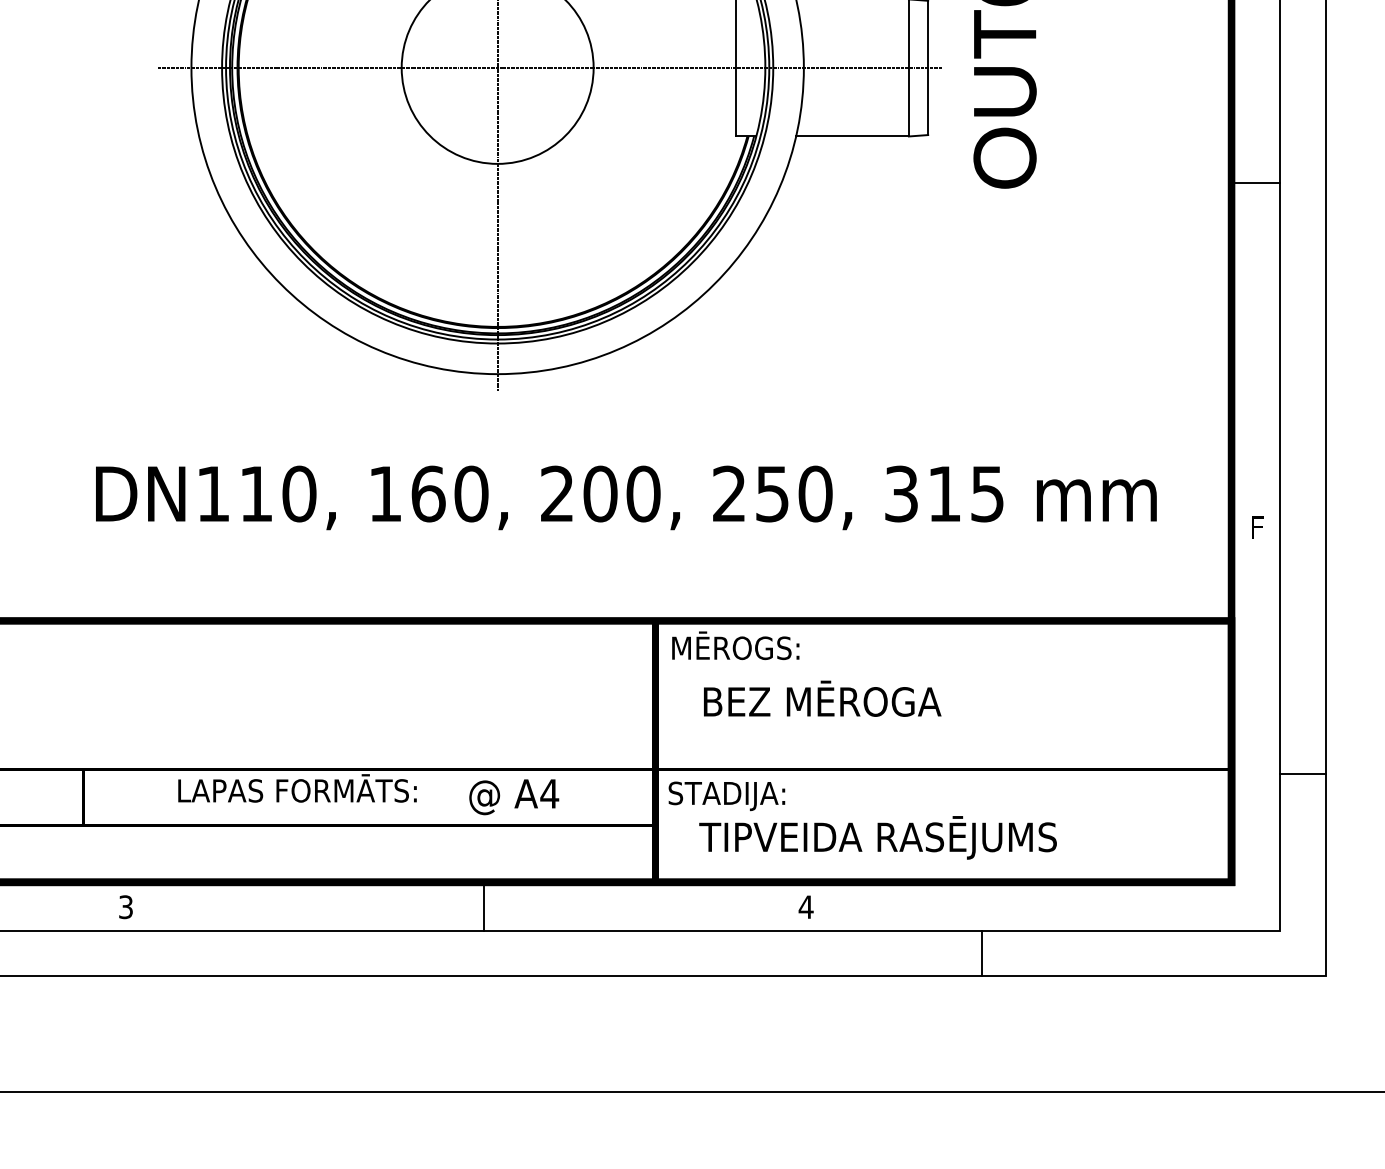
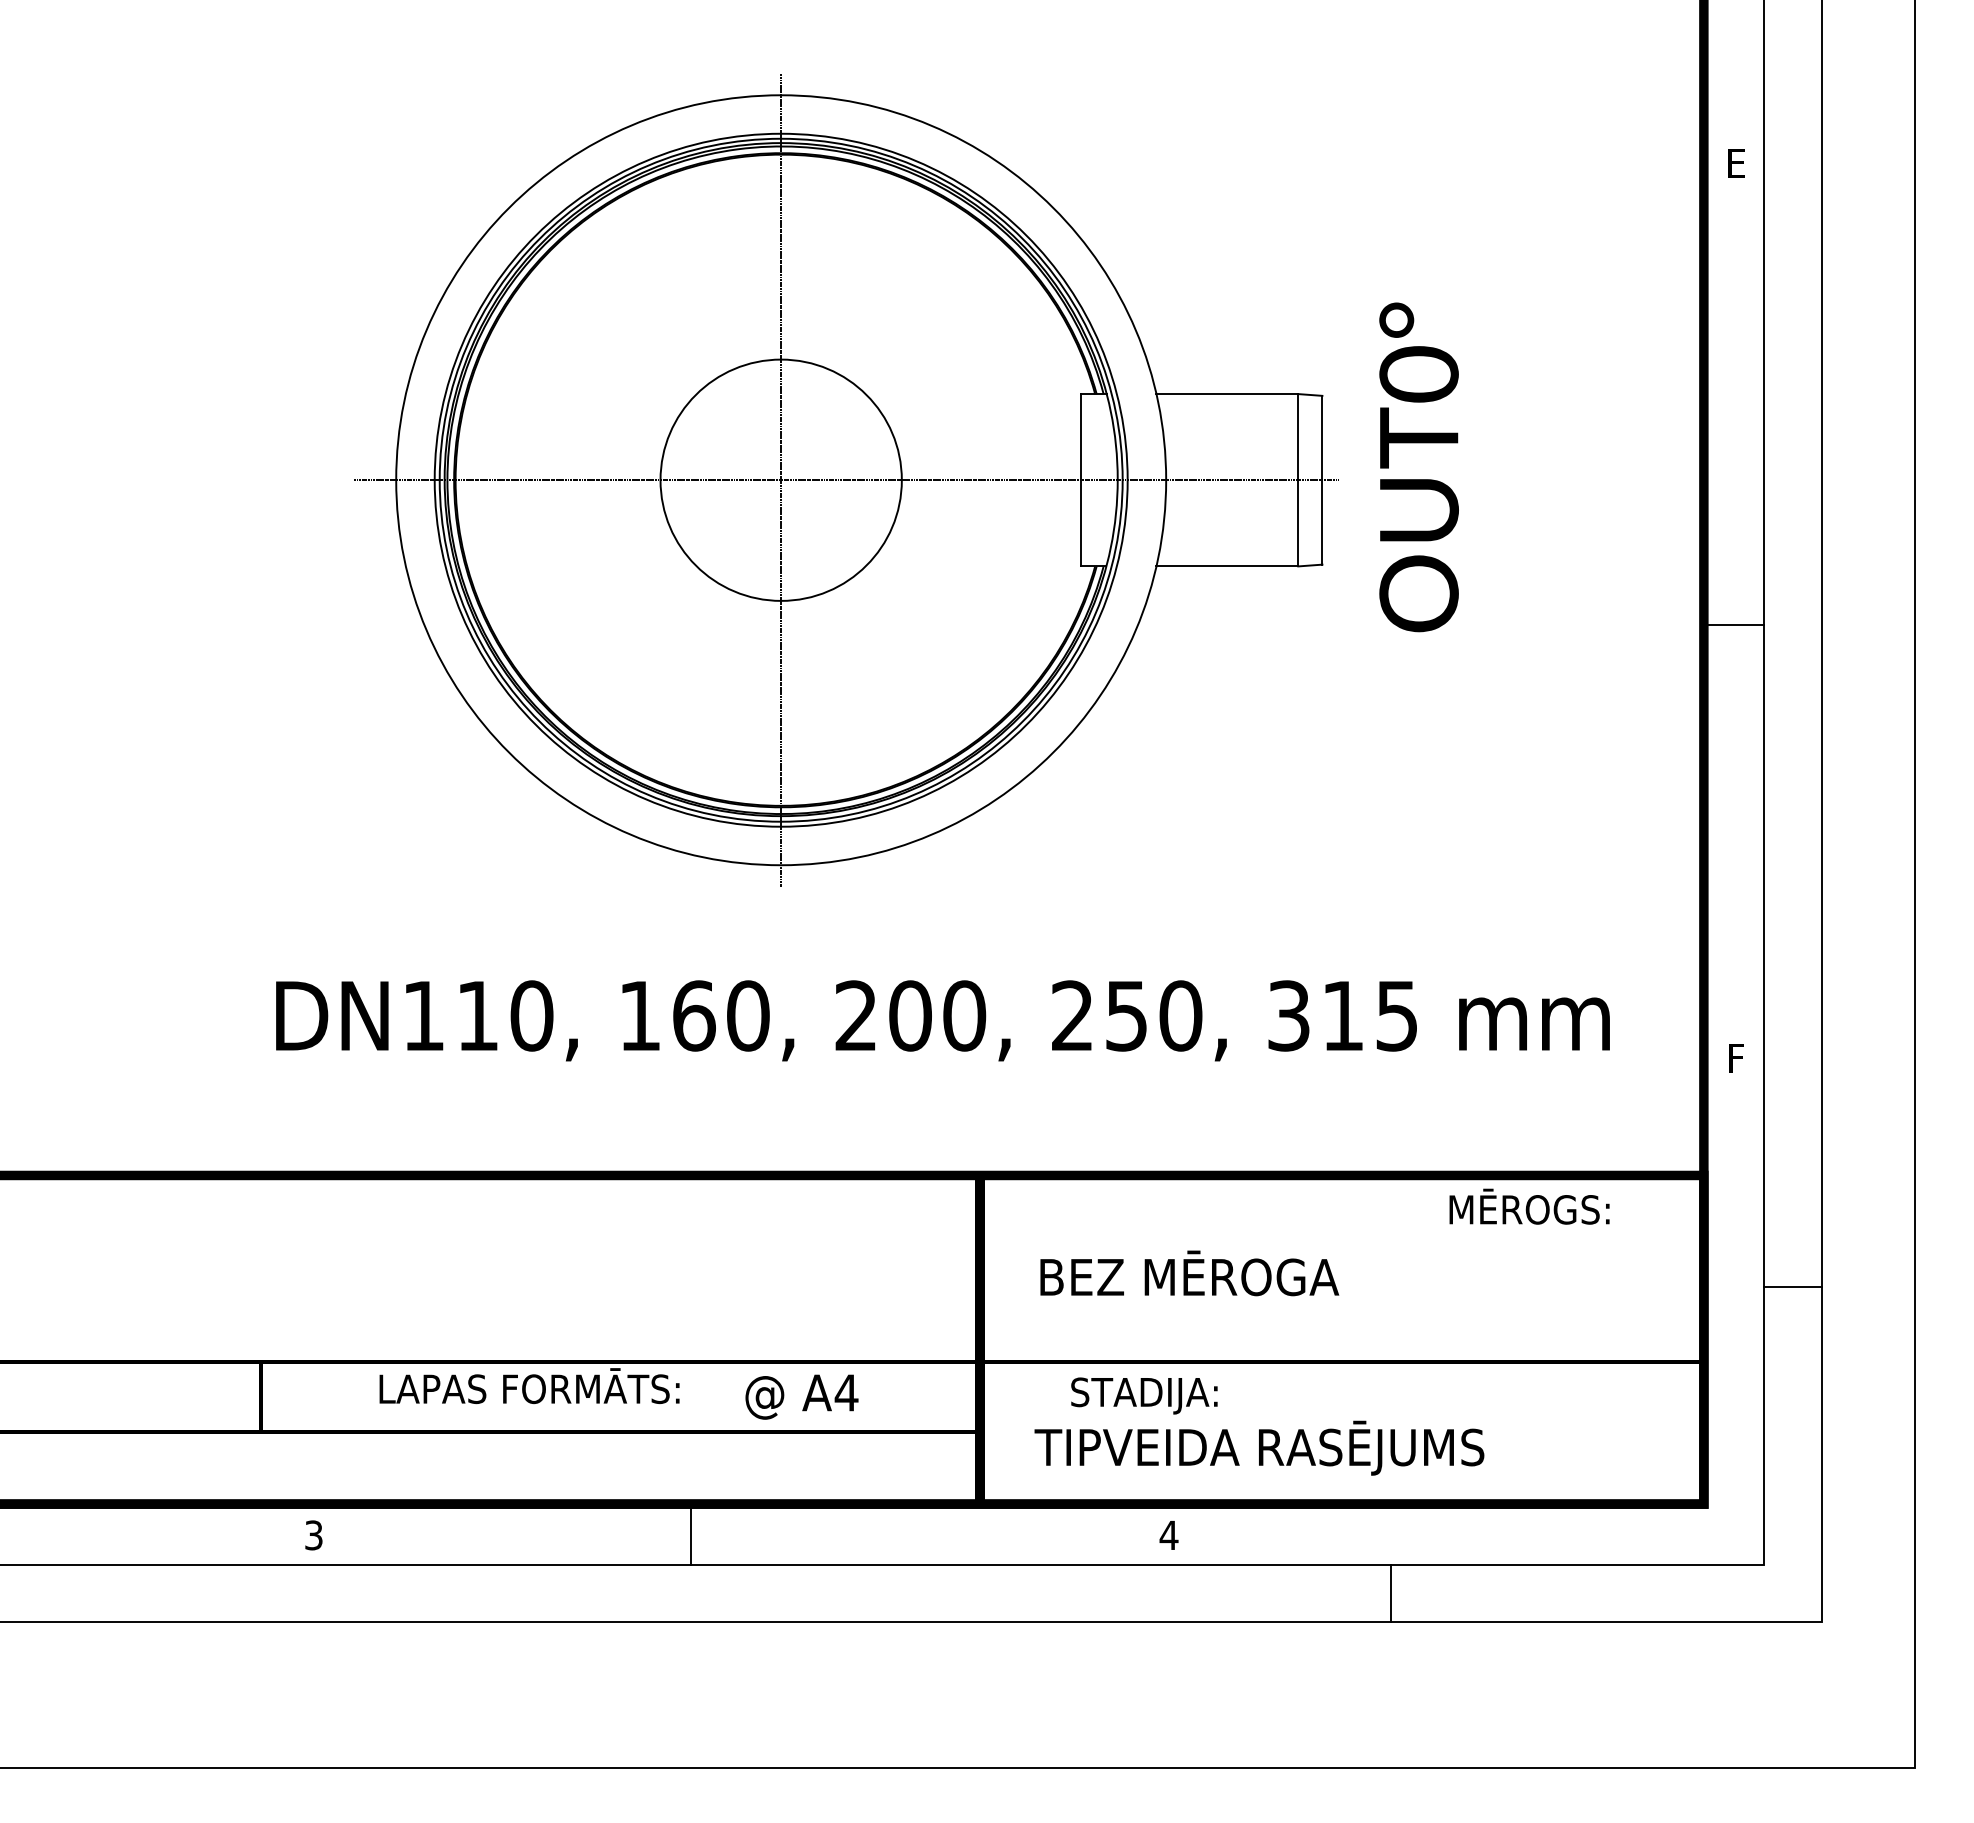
text: (735, 645) -> (1529, 1206), moved
line: (1302, 773) -> (1793, 1286), moved
text: (726, 795) -> (1144, 1395), moved
line: (484, 907) -> (691, 1535), moved

